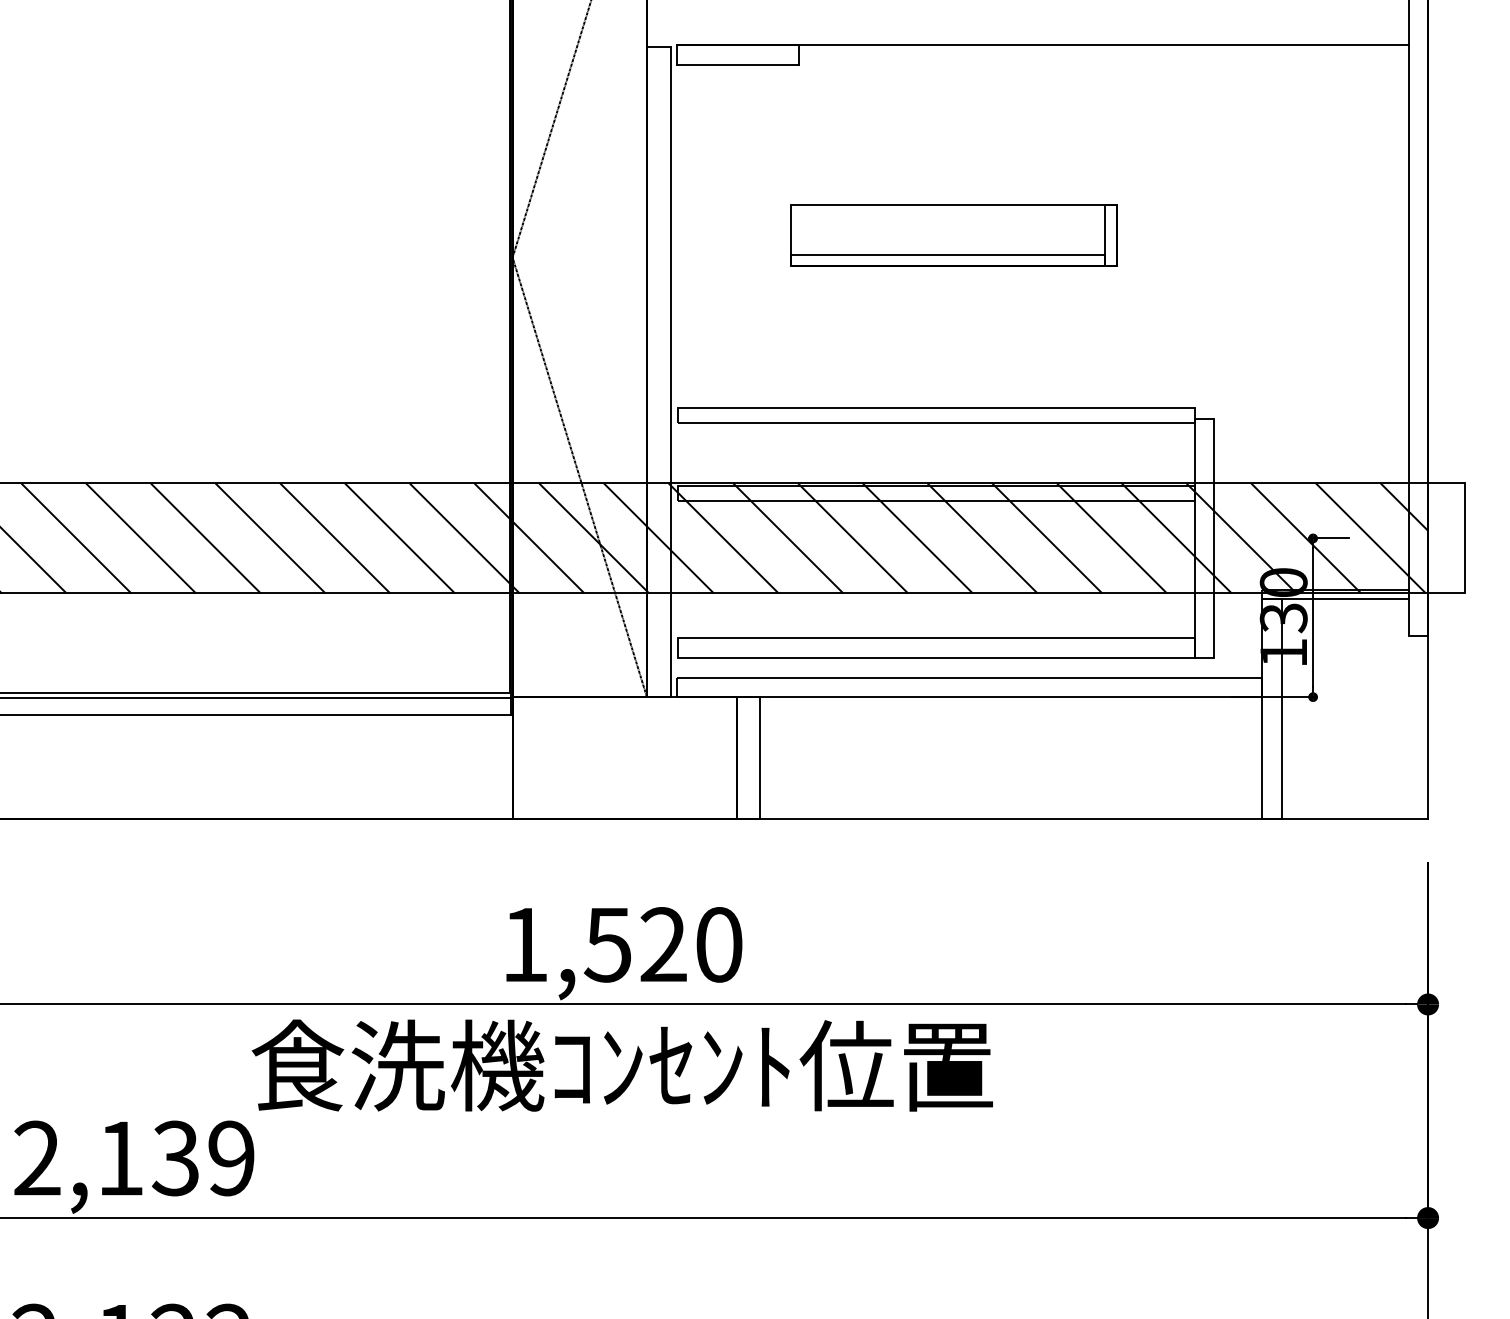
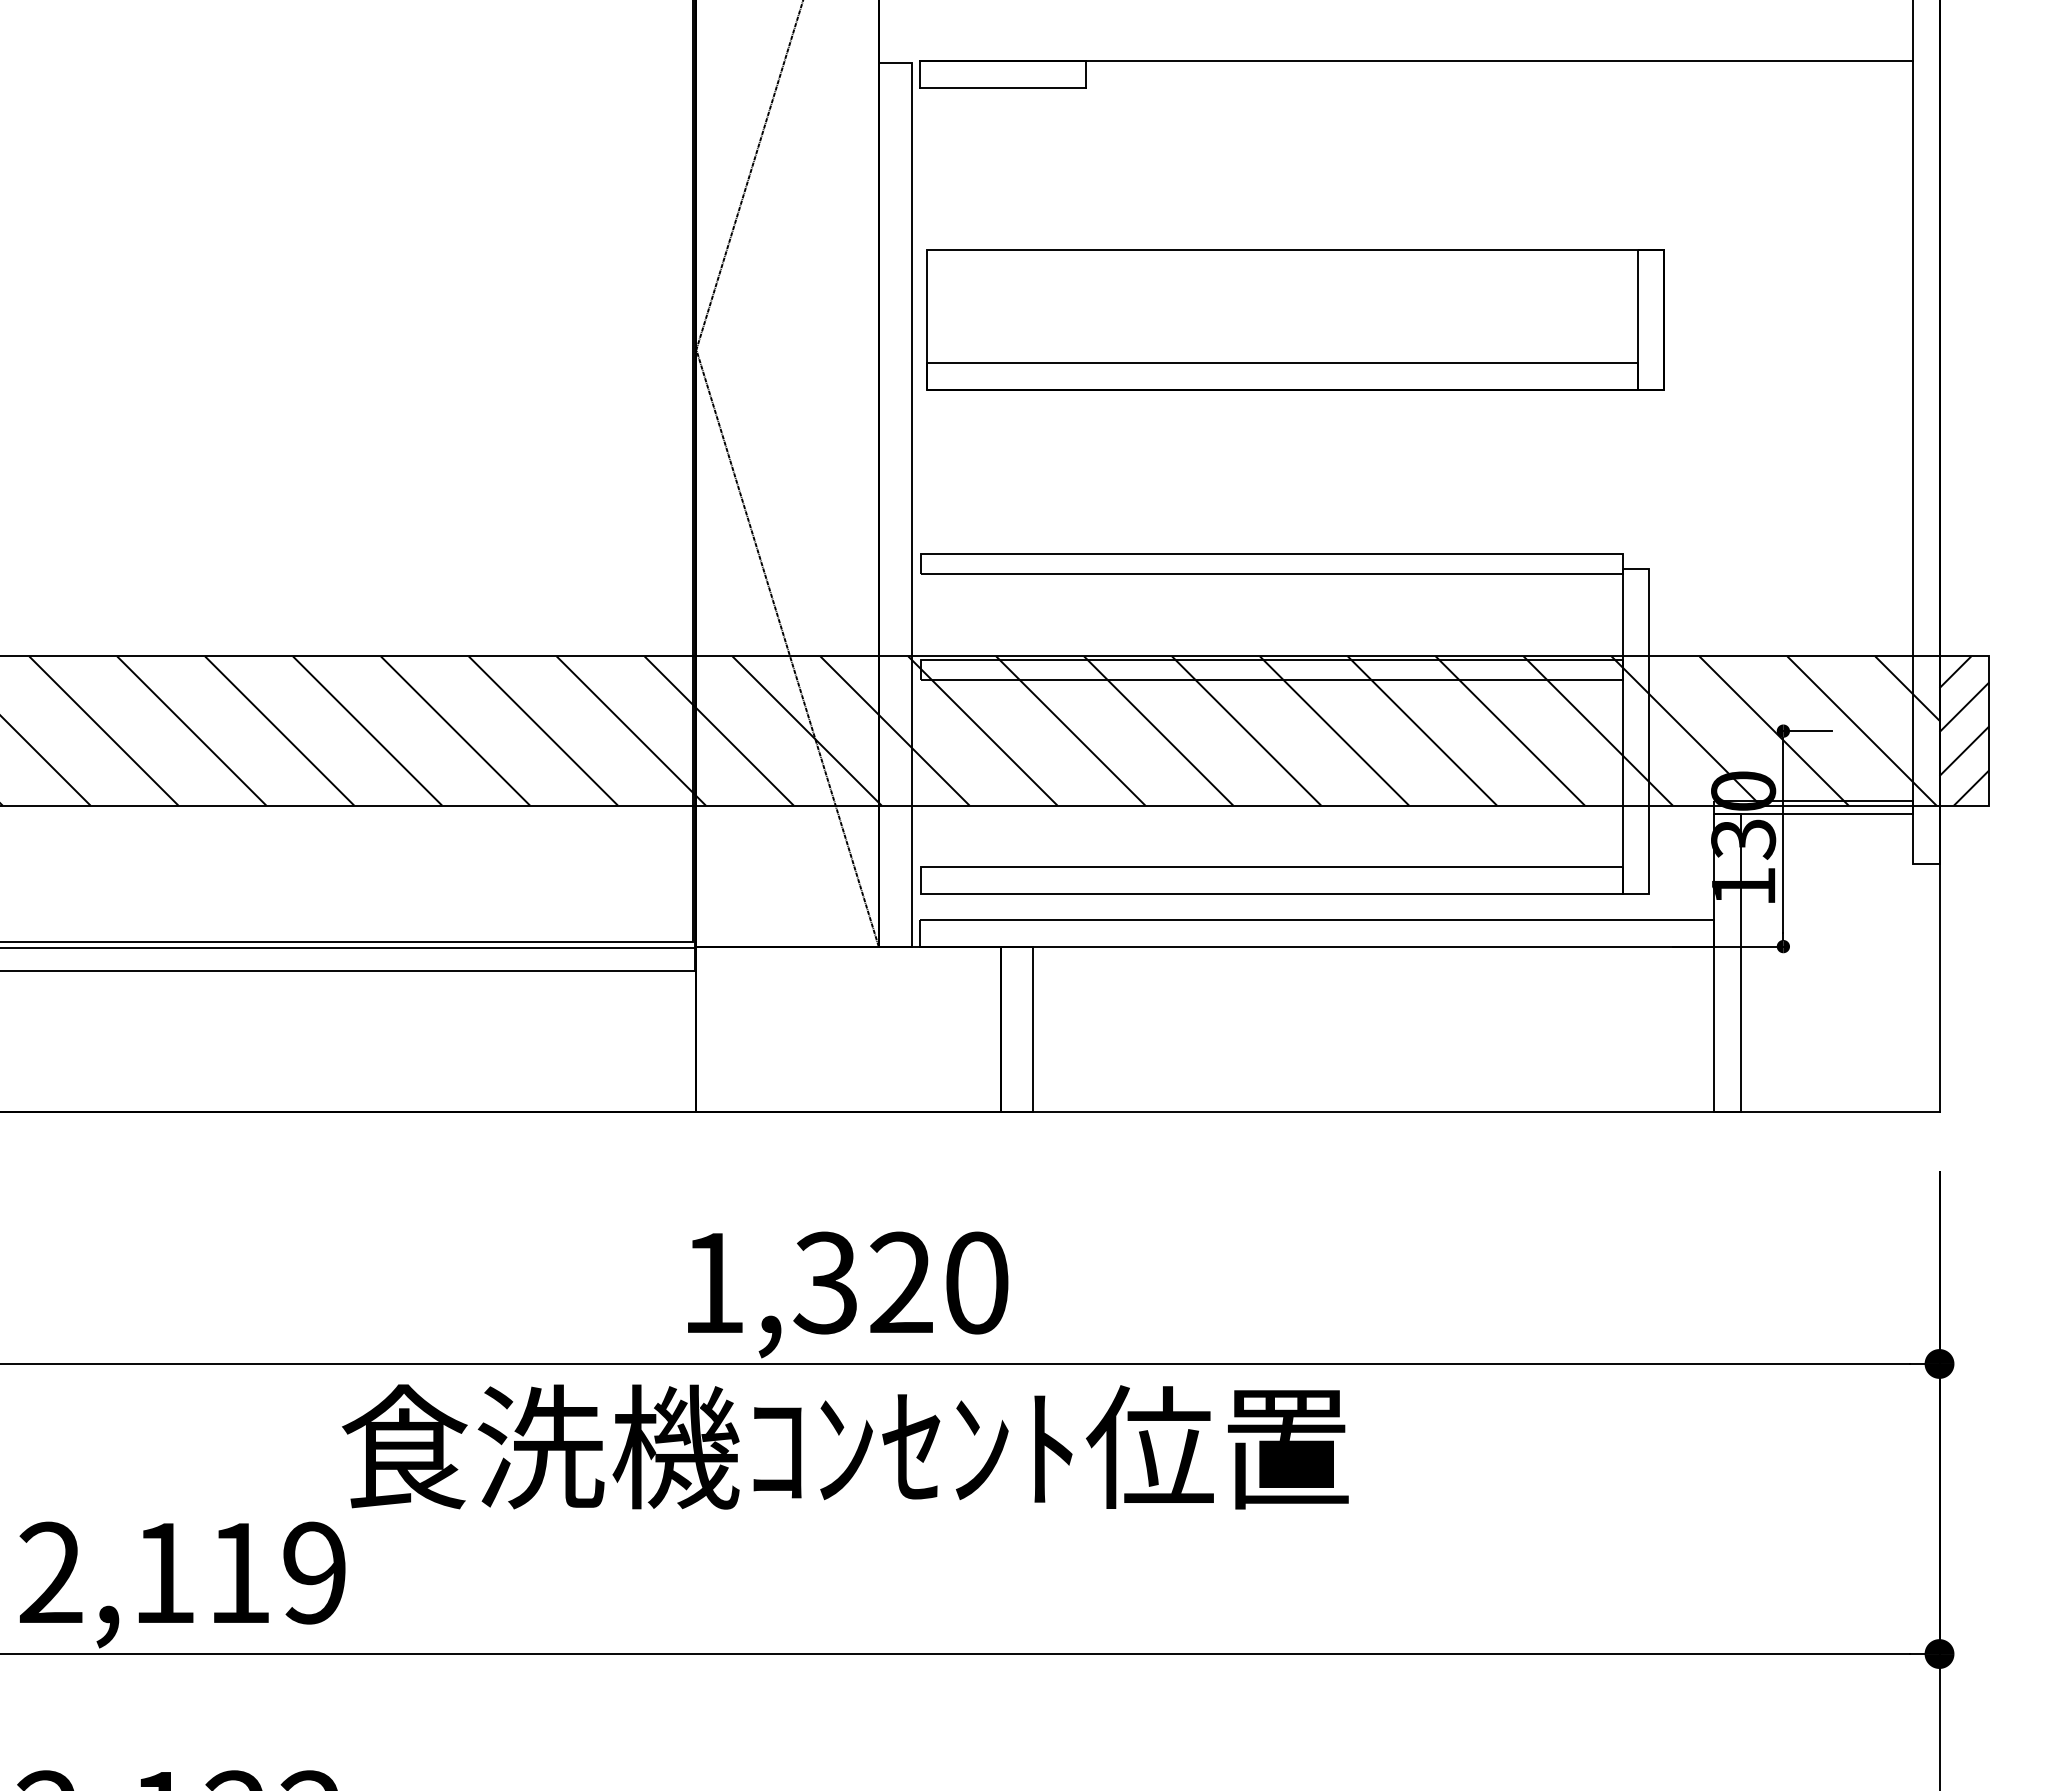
part: (953, 235) -> (1295, 319), size x1.67
hatch: (1446, 538) -> (1964, 731), added
text: (606, 944) -> (823, 1282), 1,520 -> 1,320
text: (174, 1158) -> (237, 1573), 2,139 -> 2,119

